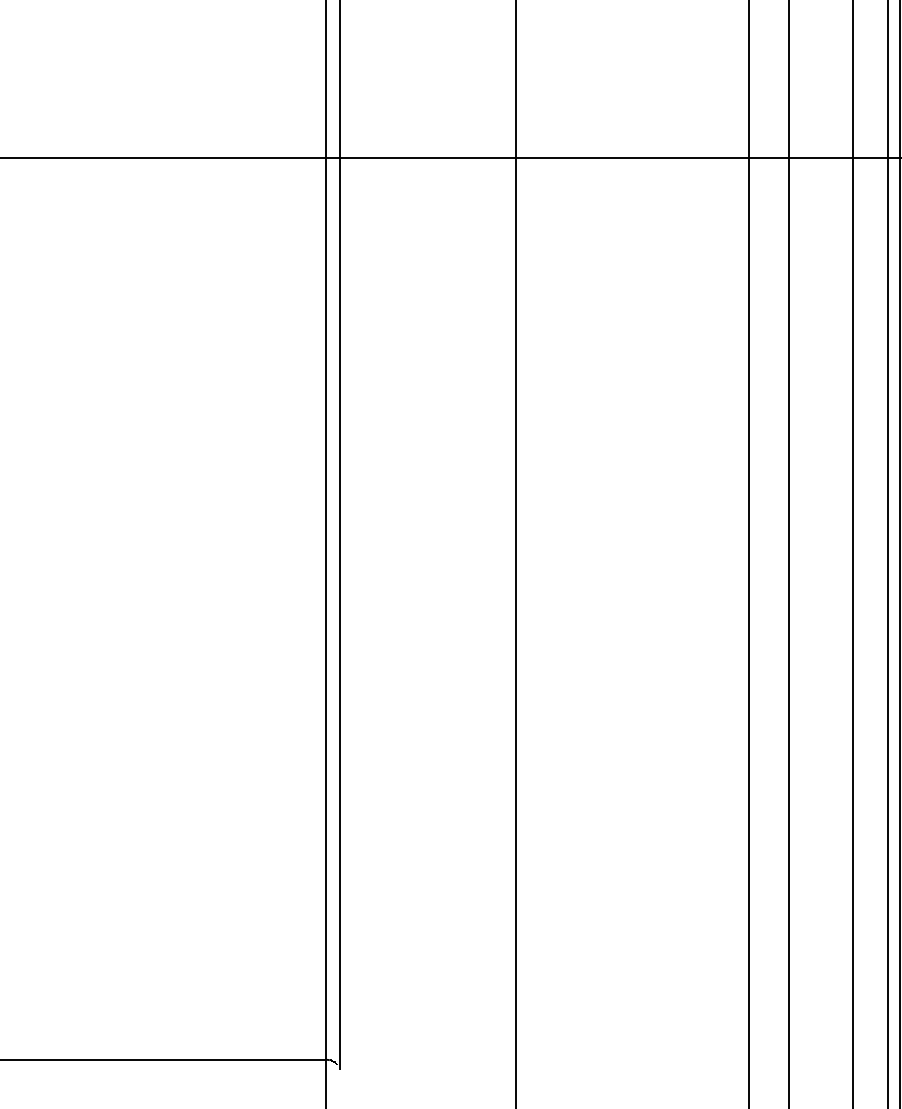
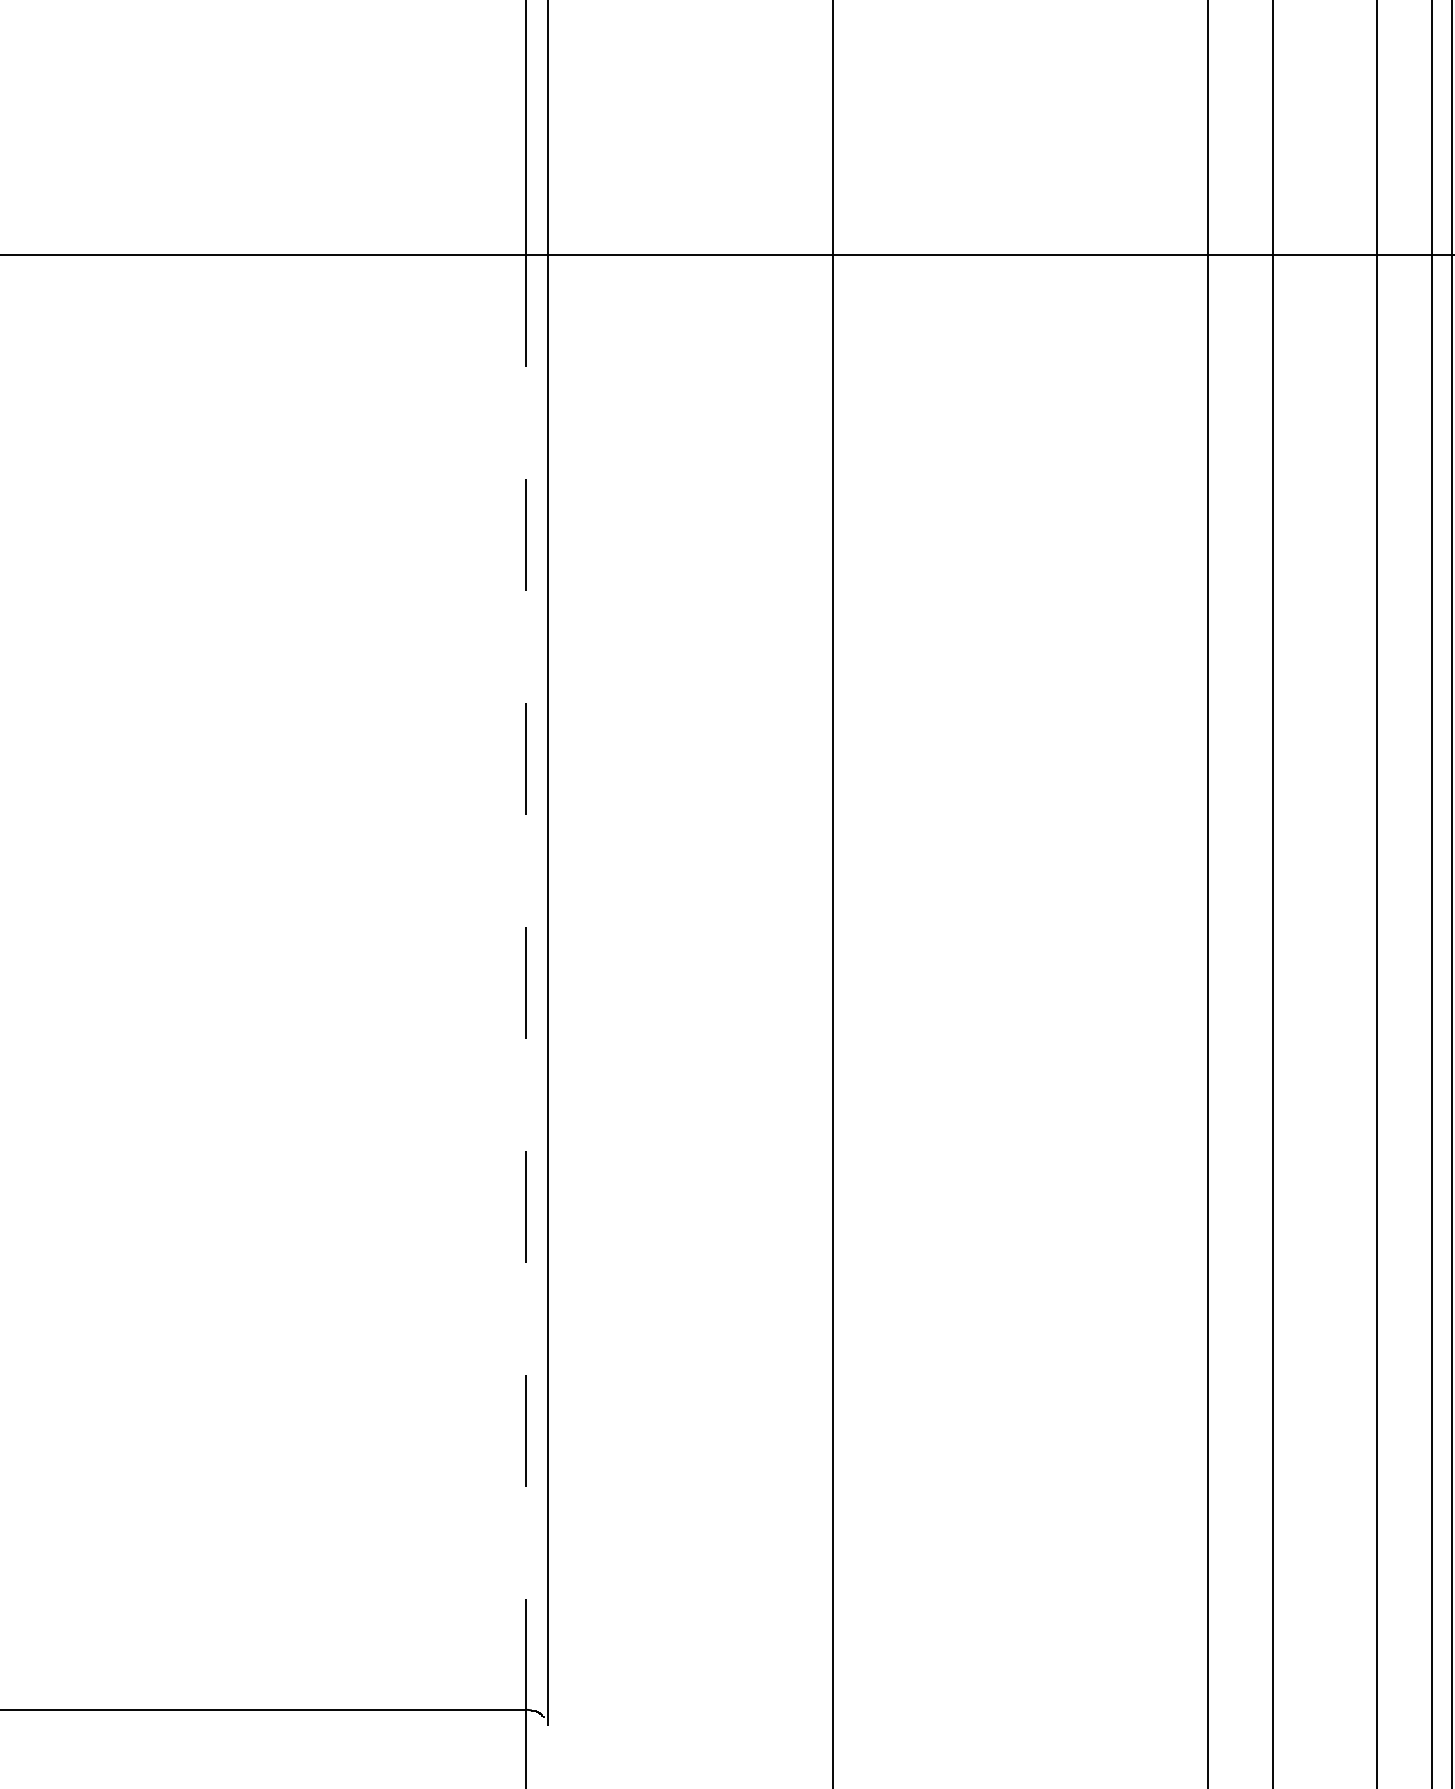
line: (326, 608) -> (526, 981), solid -> dashed

